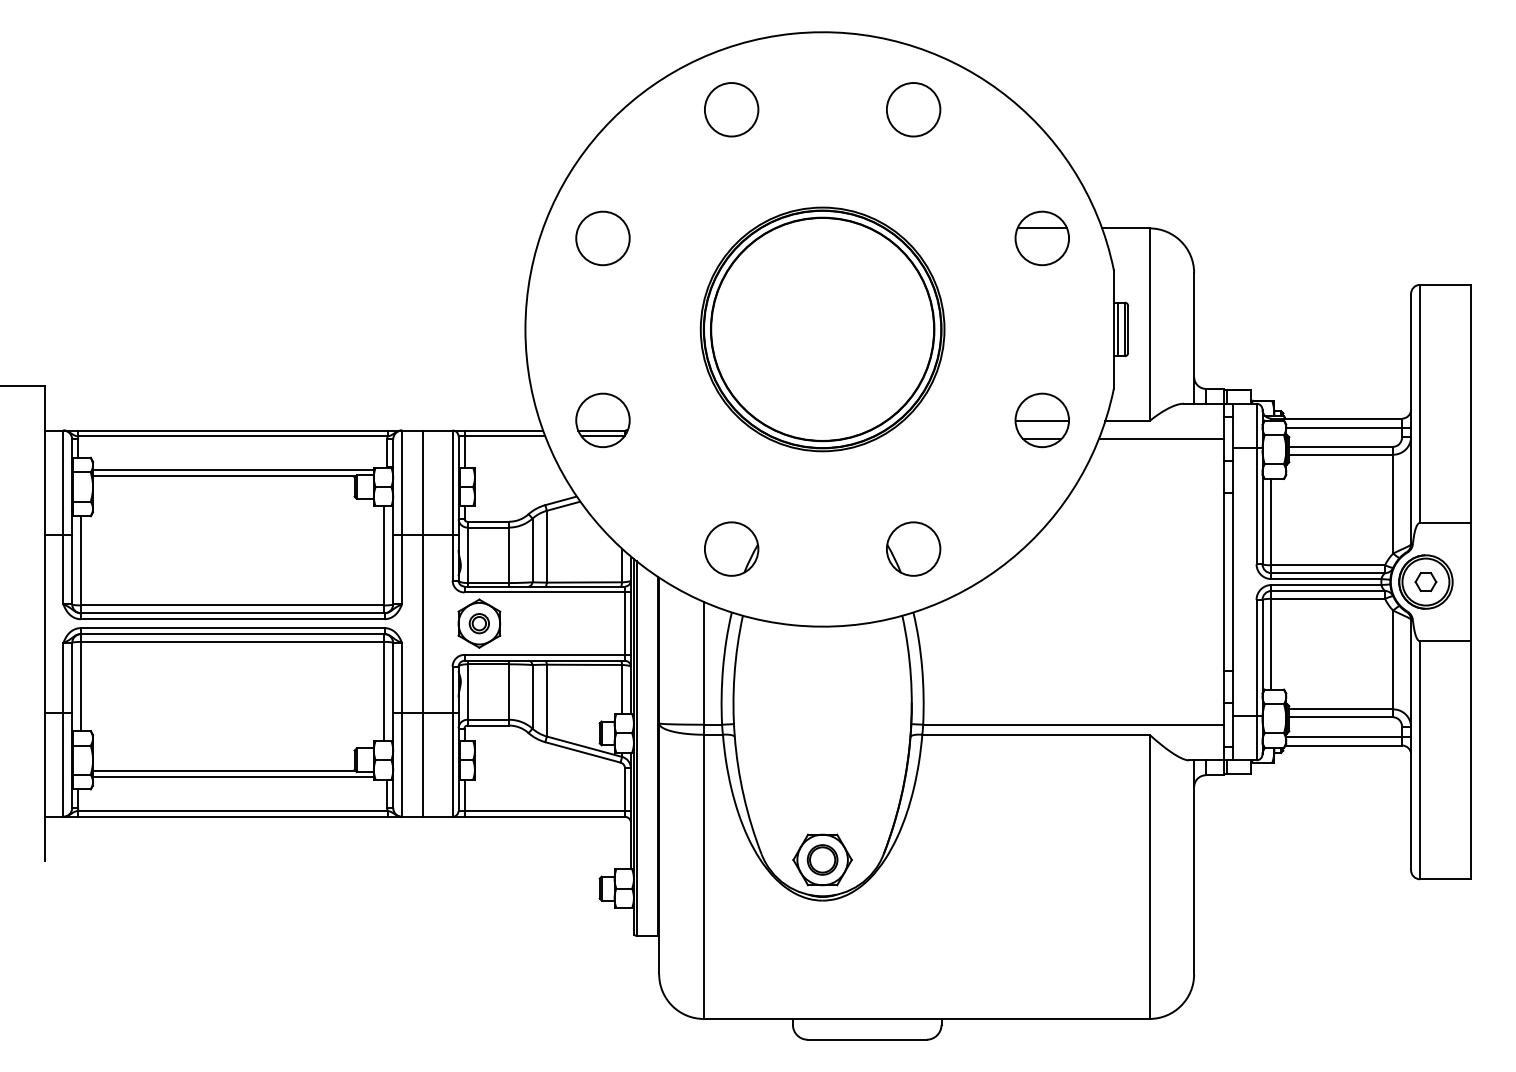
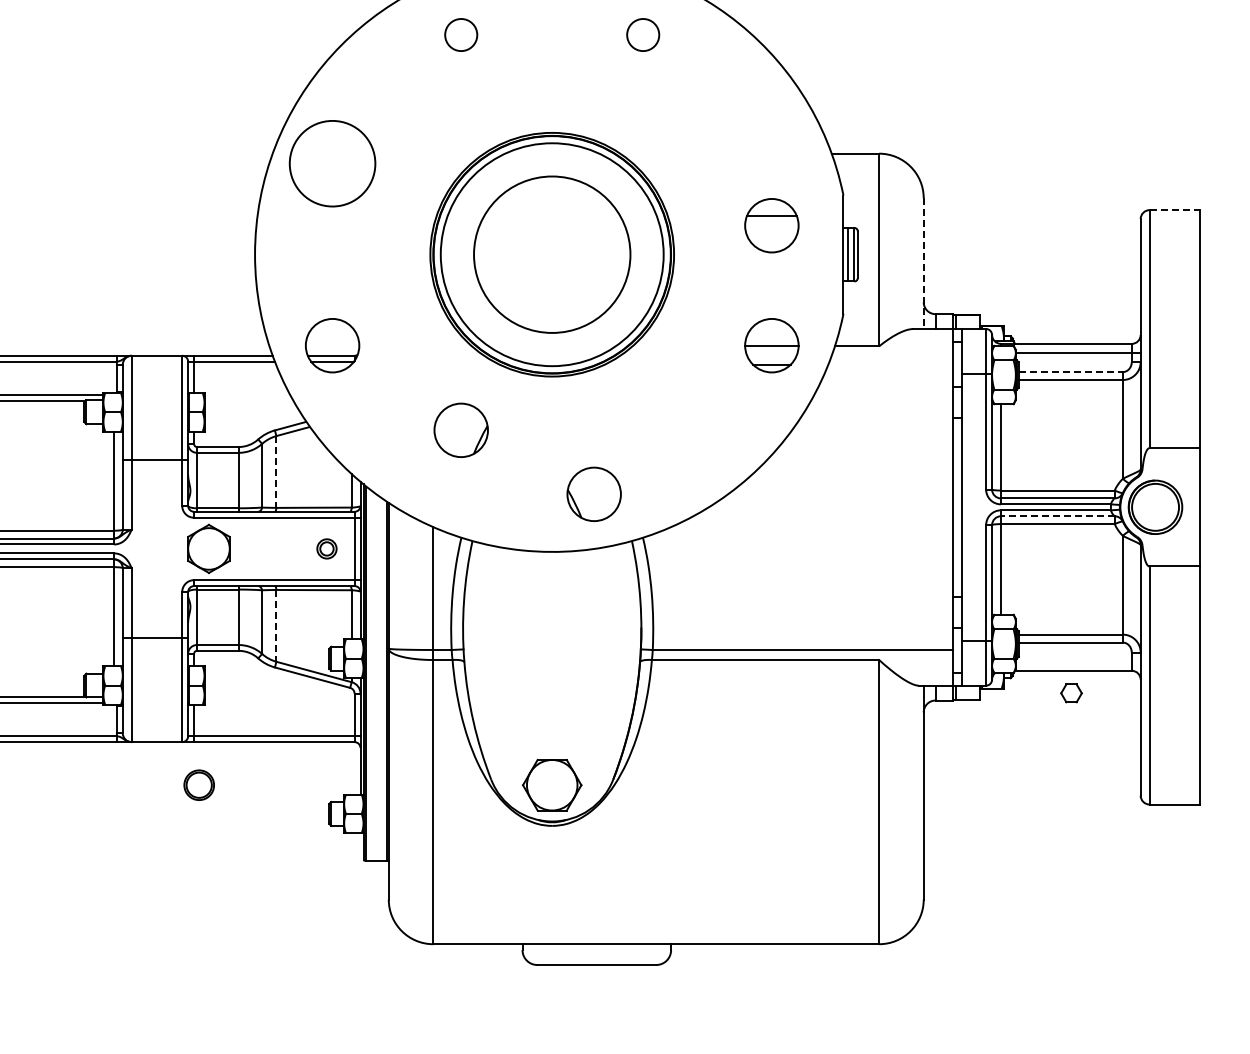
circle: (731, 109) -> (461, 34), size x0.6
circle: (913, 109) -> (643, 34), size x0.6
circle: (602, 238) -> (332, 163), size x1.6
part: (1041, 238) -> (771, 225), moved
line: (1445, 284) -> (1175, 209), solid -> dashed
circle: (822, 329) -> (552, 254), size x0.7
line: (1194, 338) -> (924, 263), solid -> dashed
line: (1160, 439) -> (890, 364), removed
line: (1341, 446) -> (1071, 371), solid -> dashed
line: (546, 546) -> (276, 471), solid -> dashed
part: (731, 548) -> (461, 429), moved
part: (913, 548) -> (594, 493), moved
part: (1425, 581) -> (1071, 692), moved
line: (1328, 590) -> (1058, 515), solid -> dashed
line: (422, 623) -> (152, 548), removed
part: (478, 623) -> (326, 548), moved
line: (546, 700) -> (276, 625), solid -> dashed
line: (1348, 736) -> (1078, 661), removed
part: (822, 859) -> (199, 784), moved

